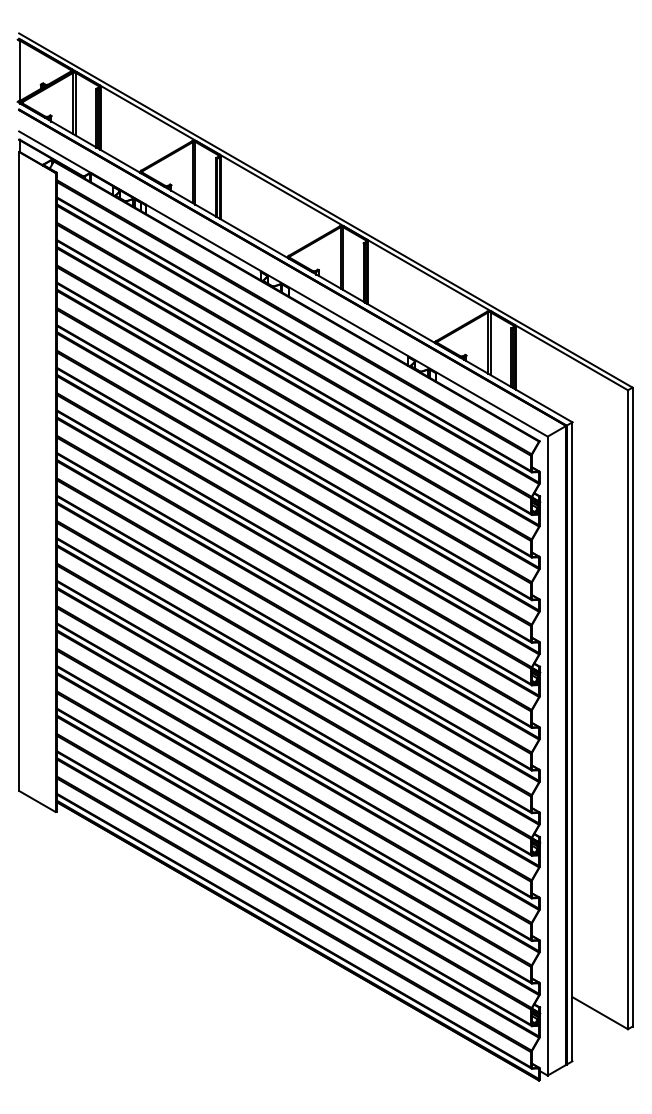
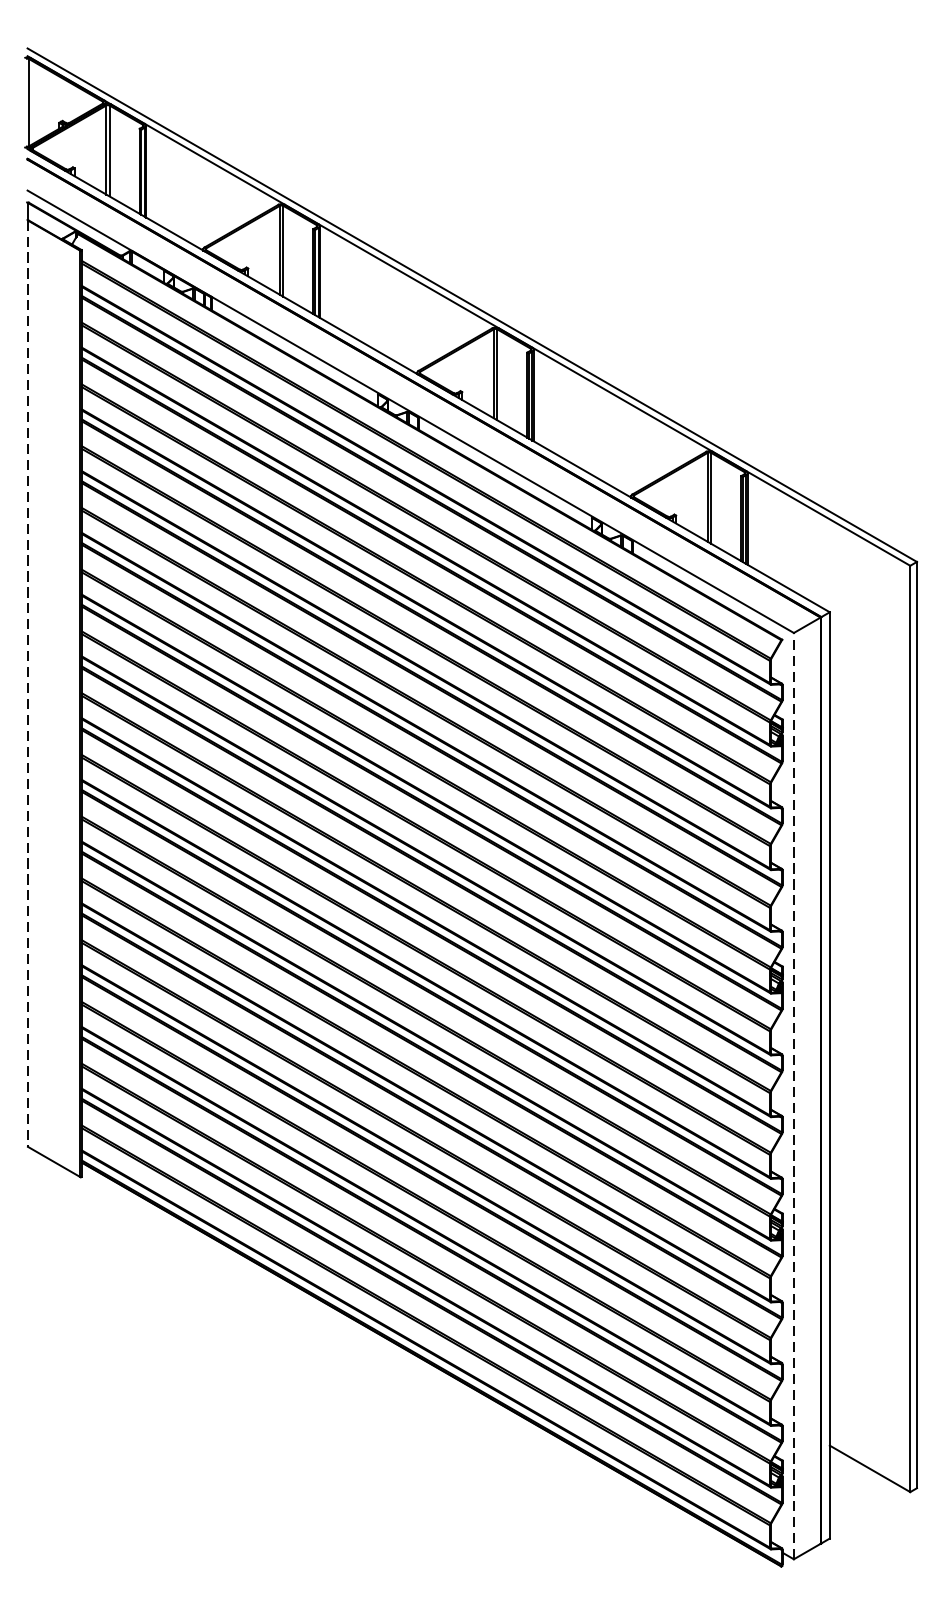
line: (19, 472) -> (28, 685), solid -> dashed
line: (547, 755) -> (793, 1095), solid -> dashed

